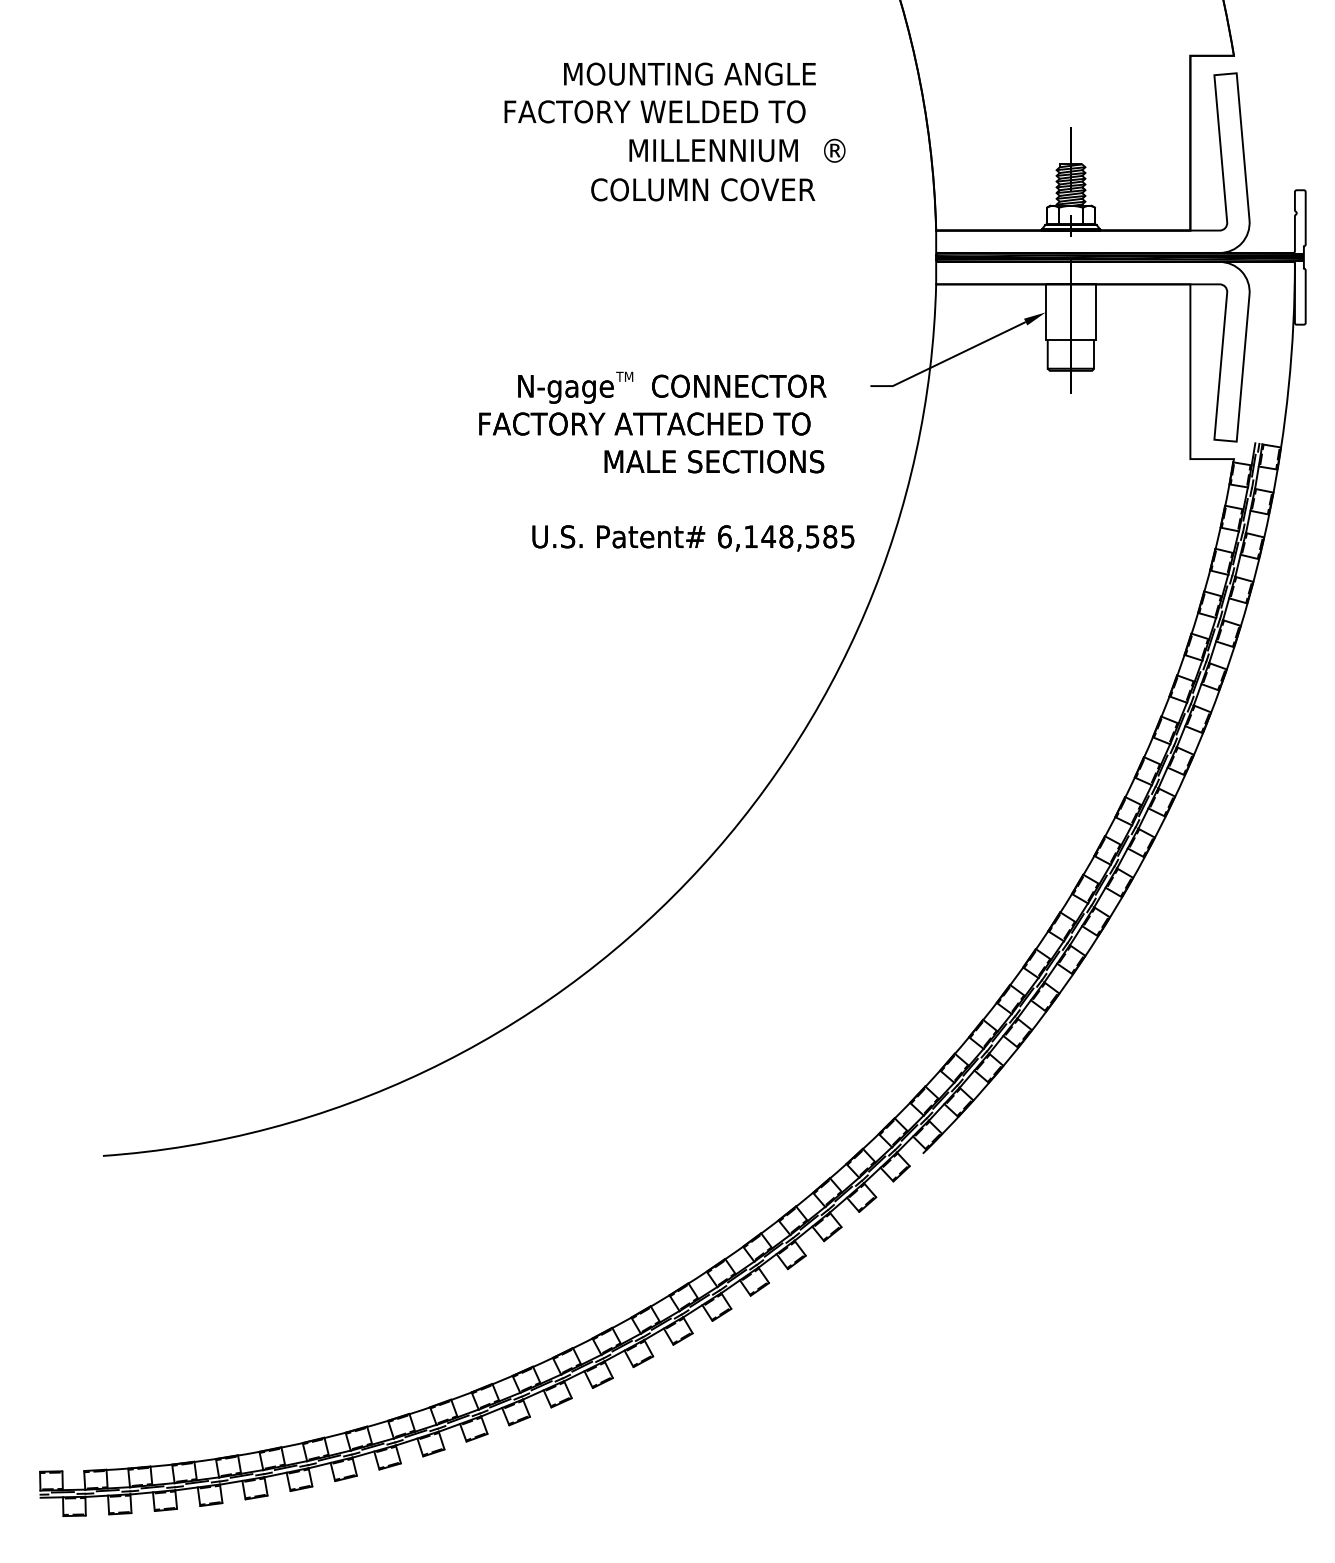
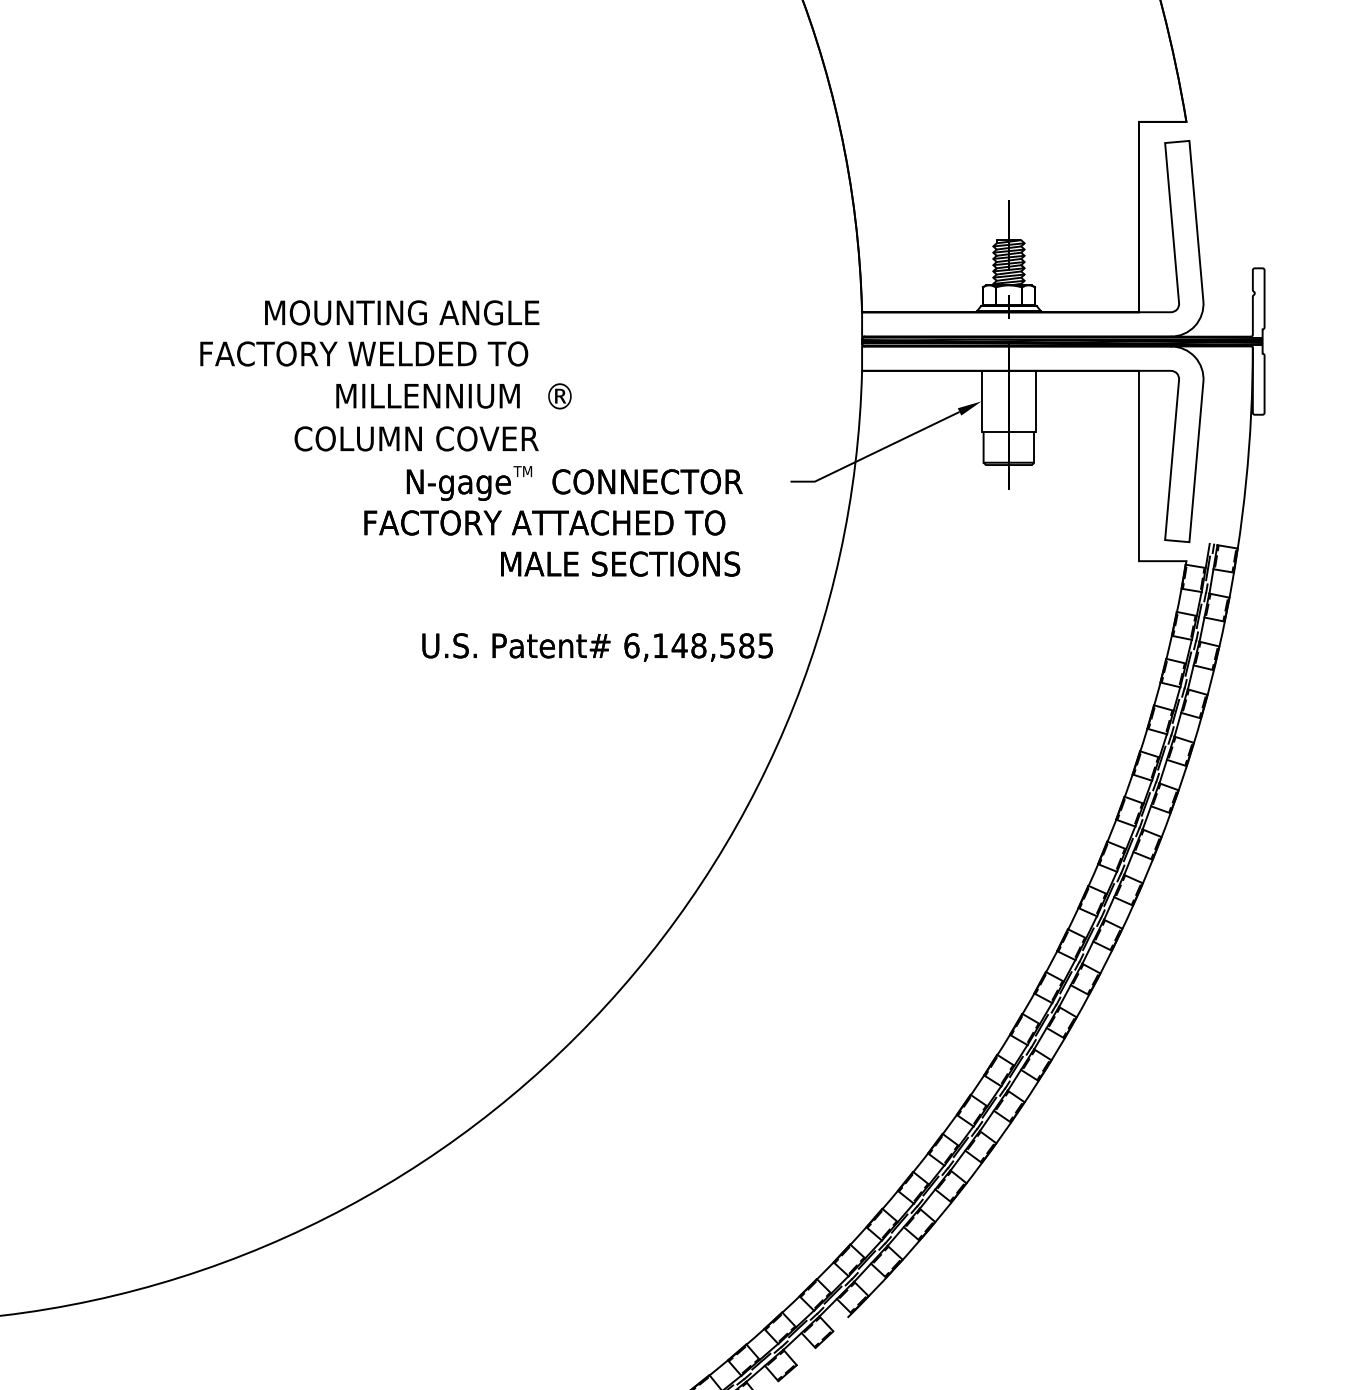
text: (674, 131) -> (385, 375), moved

